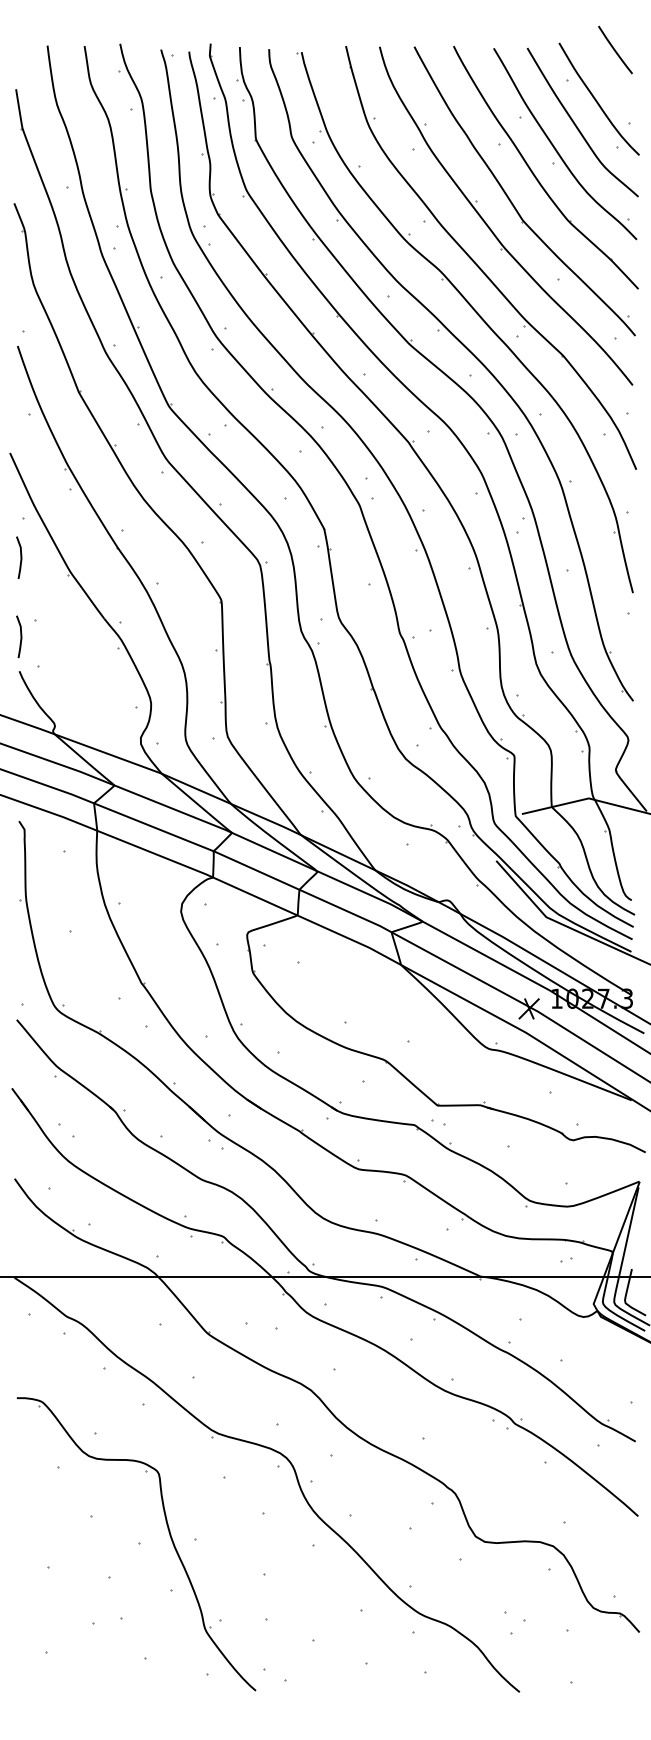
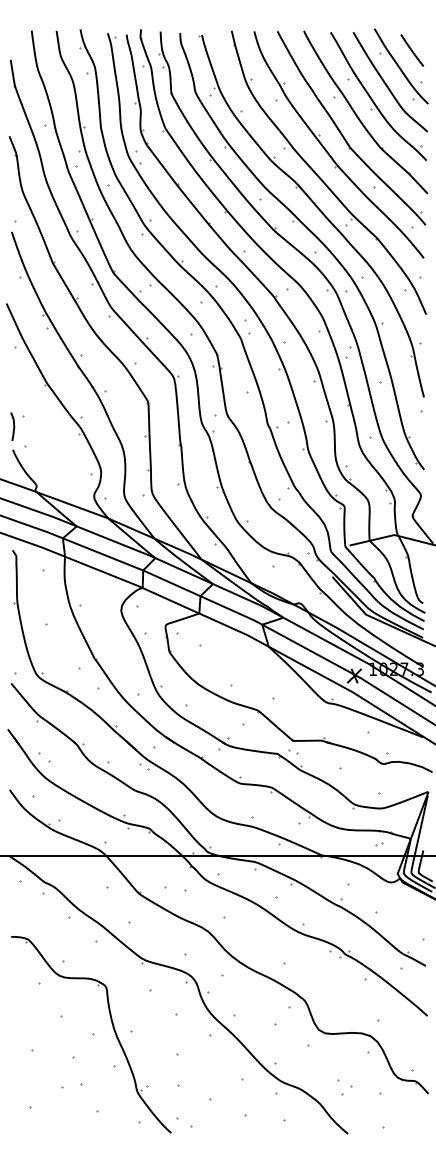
line: (615, 49) -> (412, 50), moved
line: (20, 557) -> (13, 373), removed

